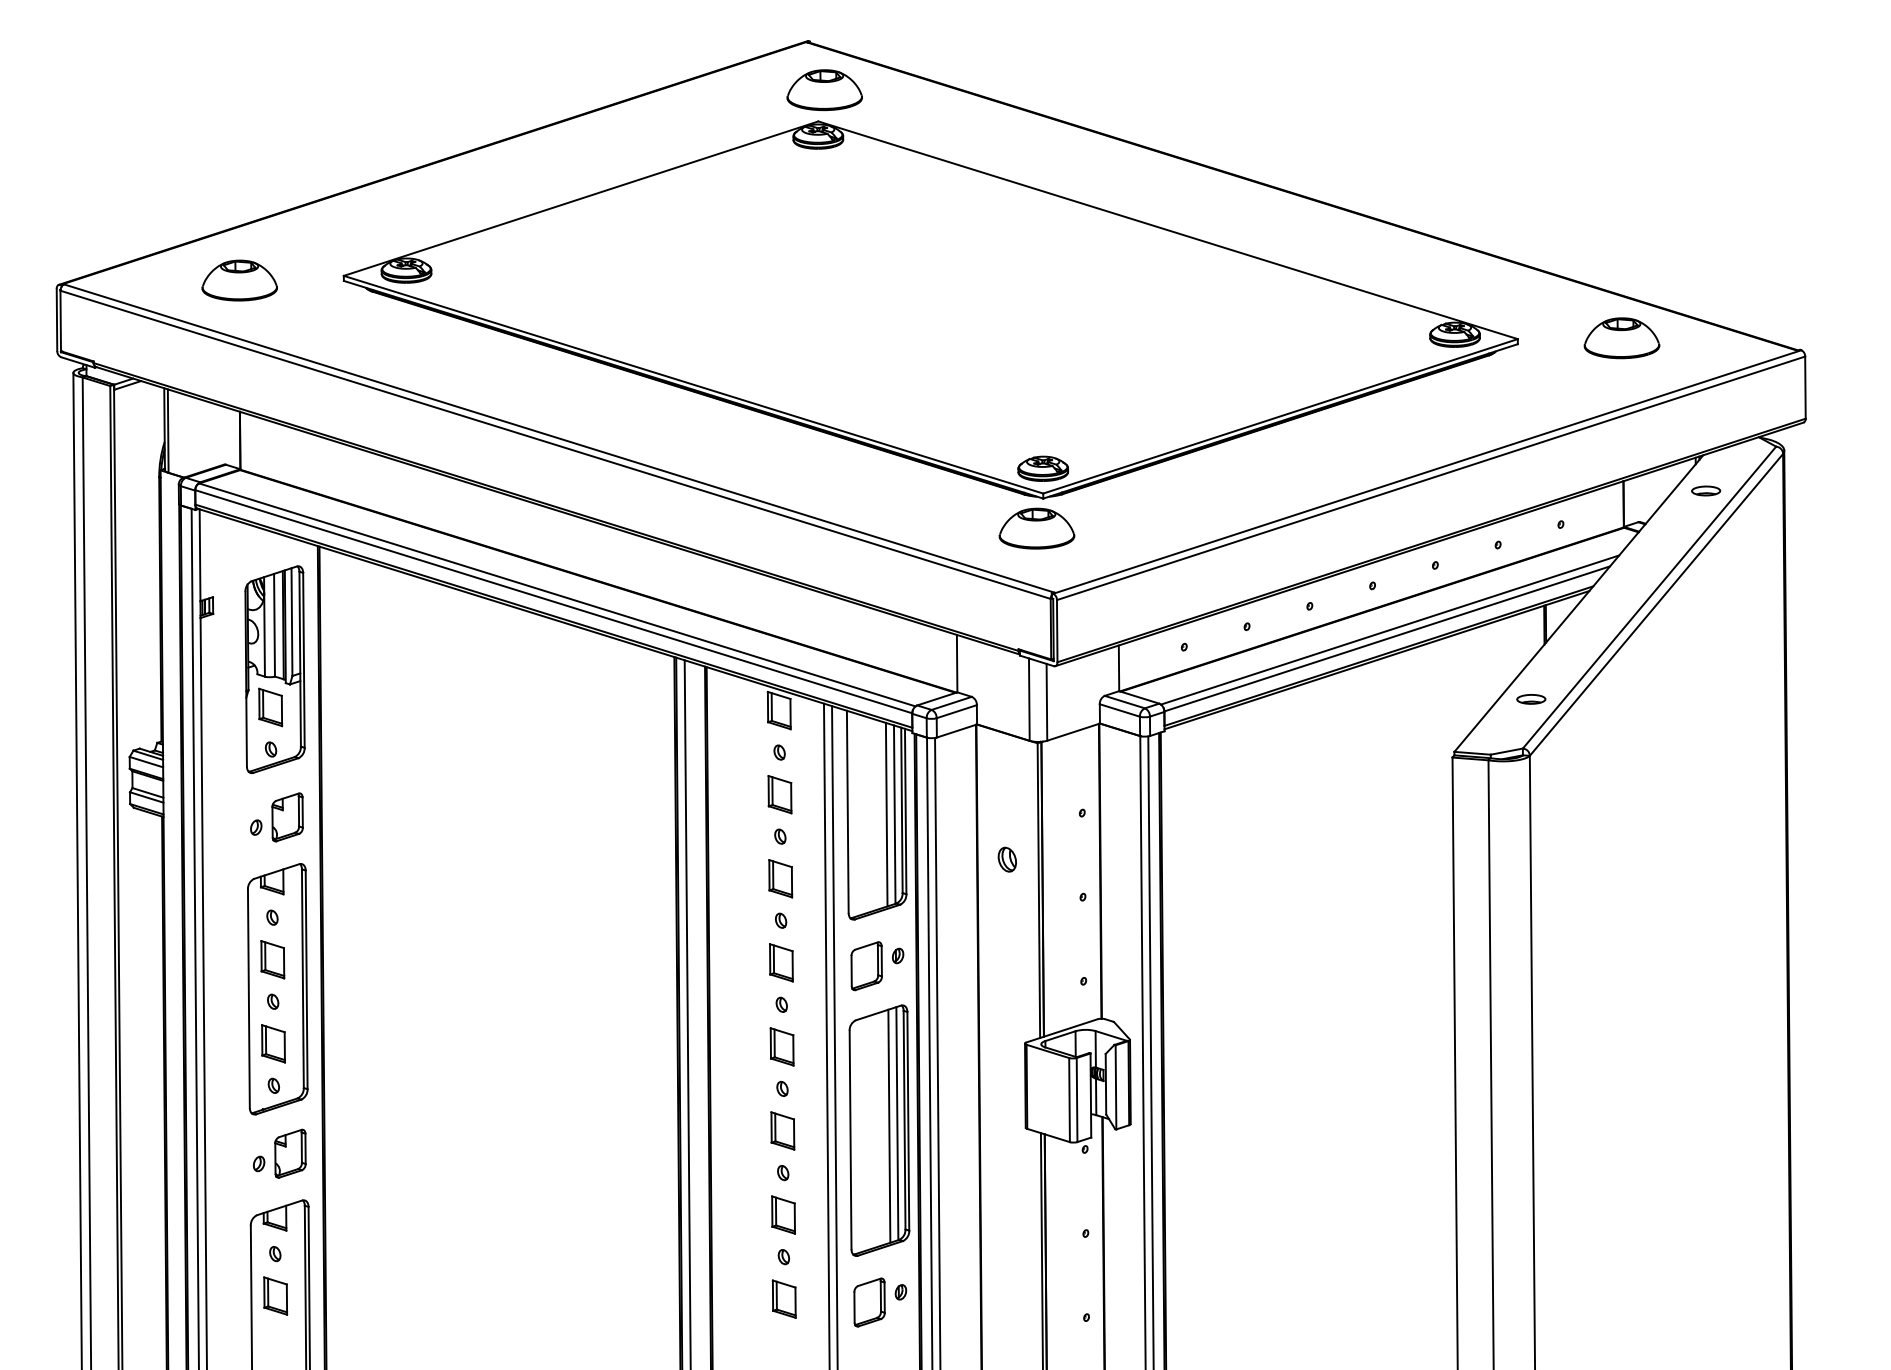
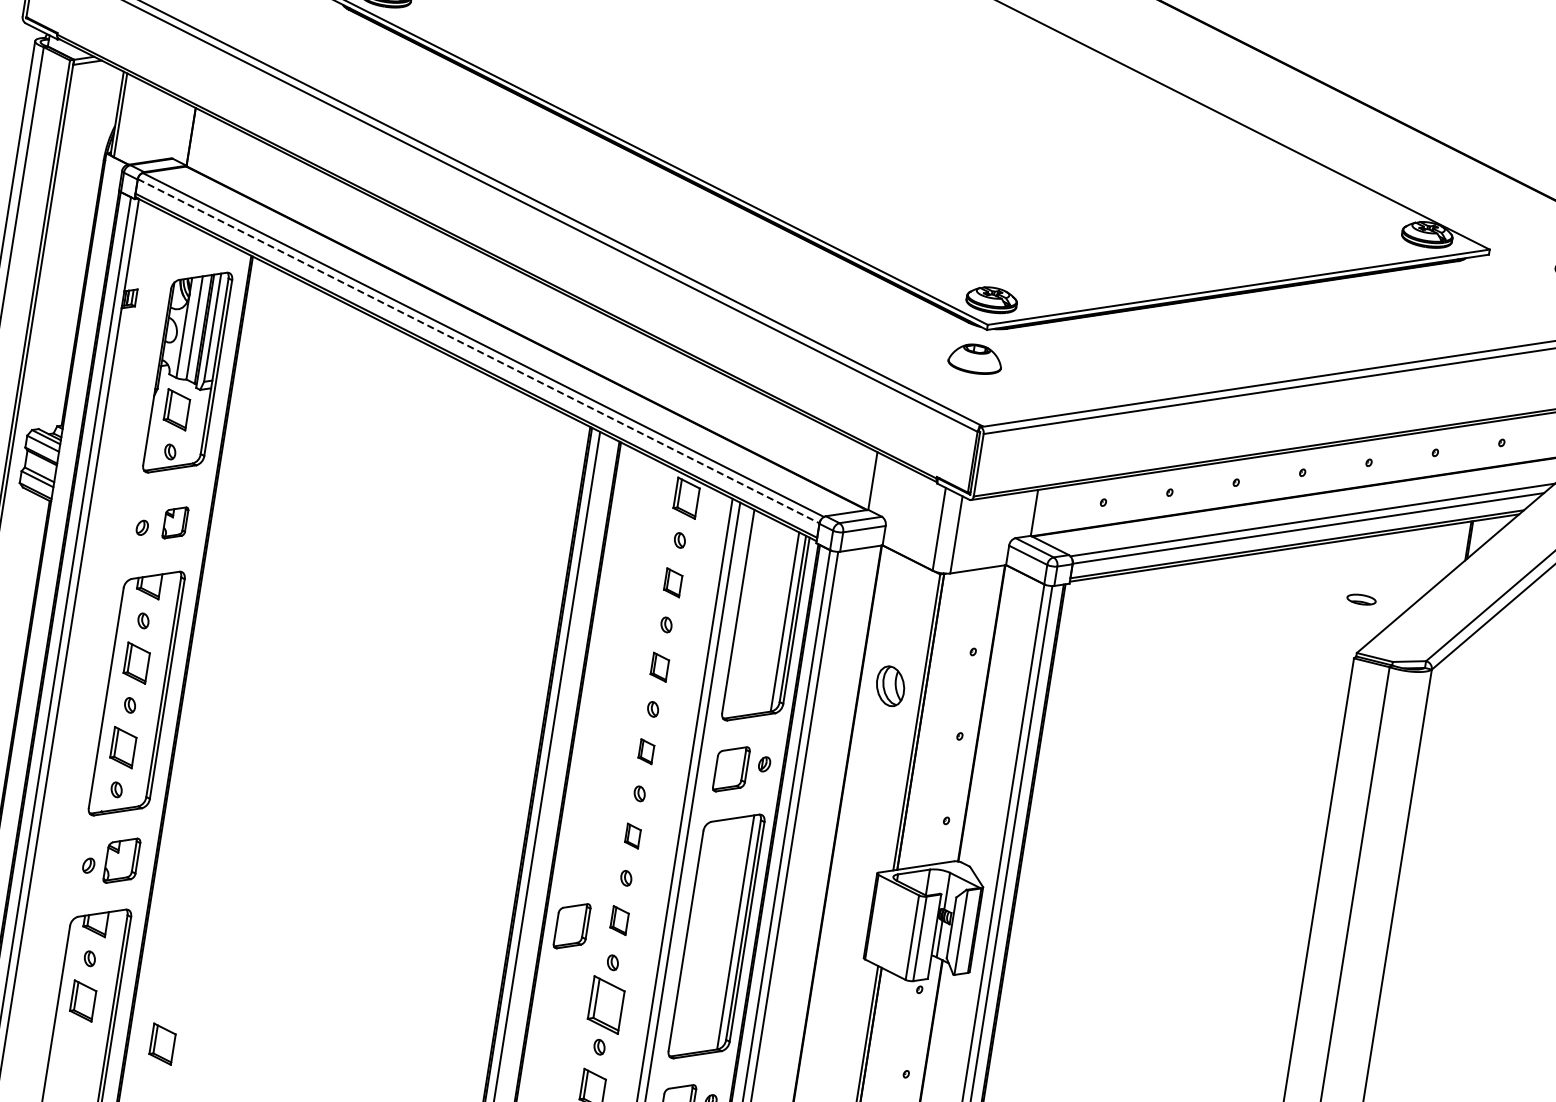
part: (1036, 528) -> (975, 358), size x0.7
line: (554, 601) -> (479, 351), solid -> dashed
part: (1531, 699) -> (1361, 599), moved
part: (779, 794) -> (672, 582), size x0.7
line: (886, 814) -> (776, 620), removed
part: (287, 817) -> (175, 522), size x0.7
part: (1006, 859) -> (889, 685), size x1.6
part: (780, 878) -> (659, 666), size x0.7
part: (781, 962) -> (646, 751), size x0.6
part: (781, 1046) -> (632, 835), size x0.6
line: (889, 1125) -> (727, 932), removed
part: (782, 1130) -> (619, 920), size x0.7
part: (737, 1144) -> (571, 926), added
part: (783, 1214) -> (606, 1004), size x1.4
part: (359, 1324) -> (162, 1043), added

